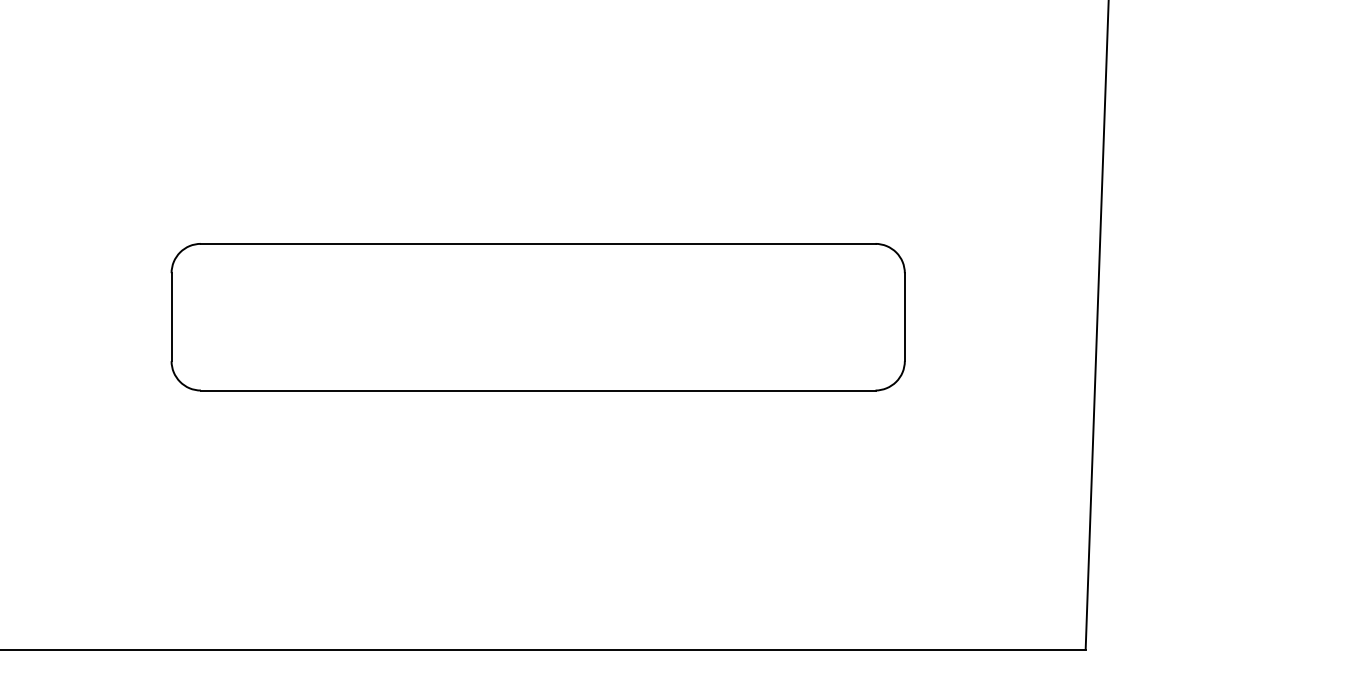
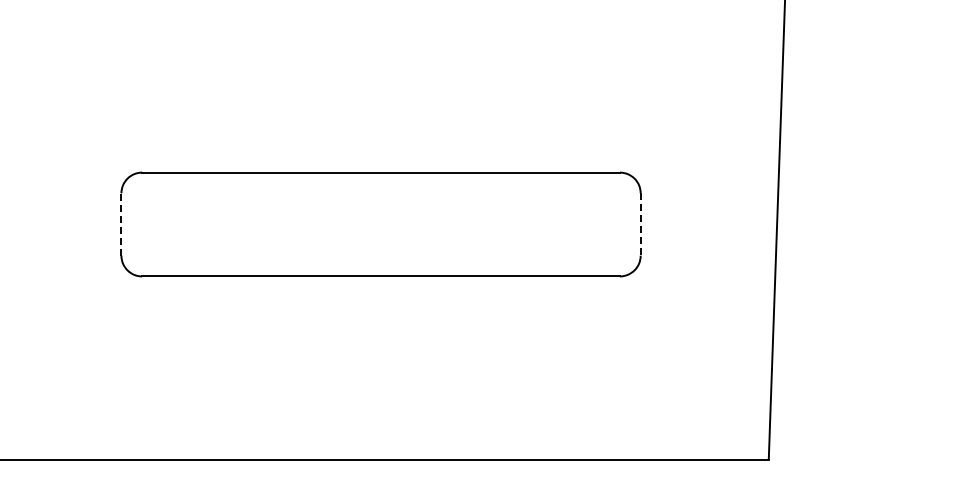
line: (171, 317) -> (121, 224), solid -> dashed
line: (904, 318) -> (640, 225), solid -> dashed

